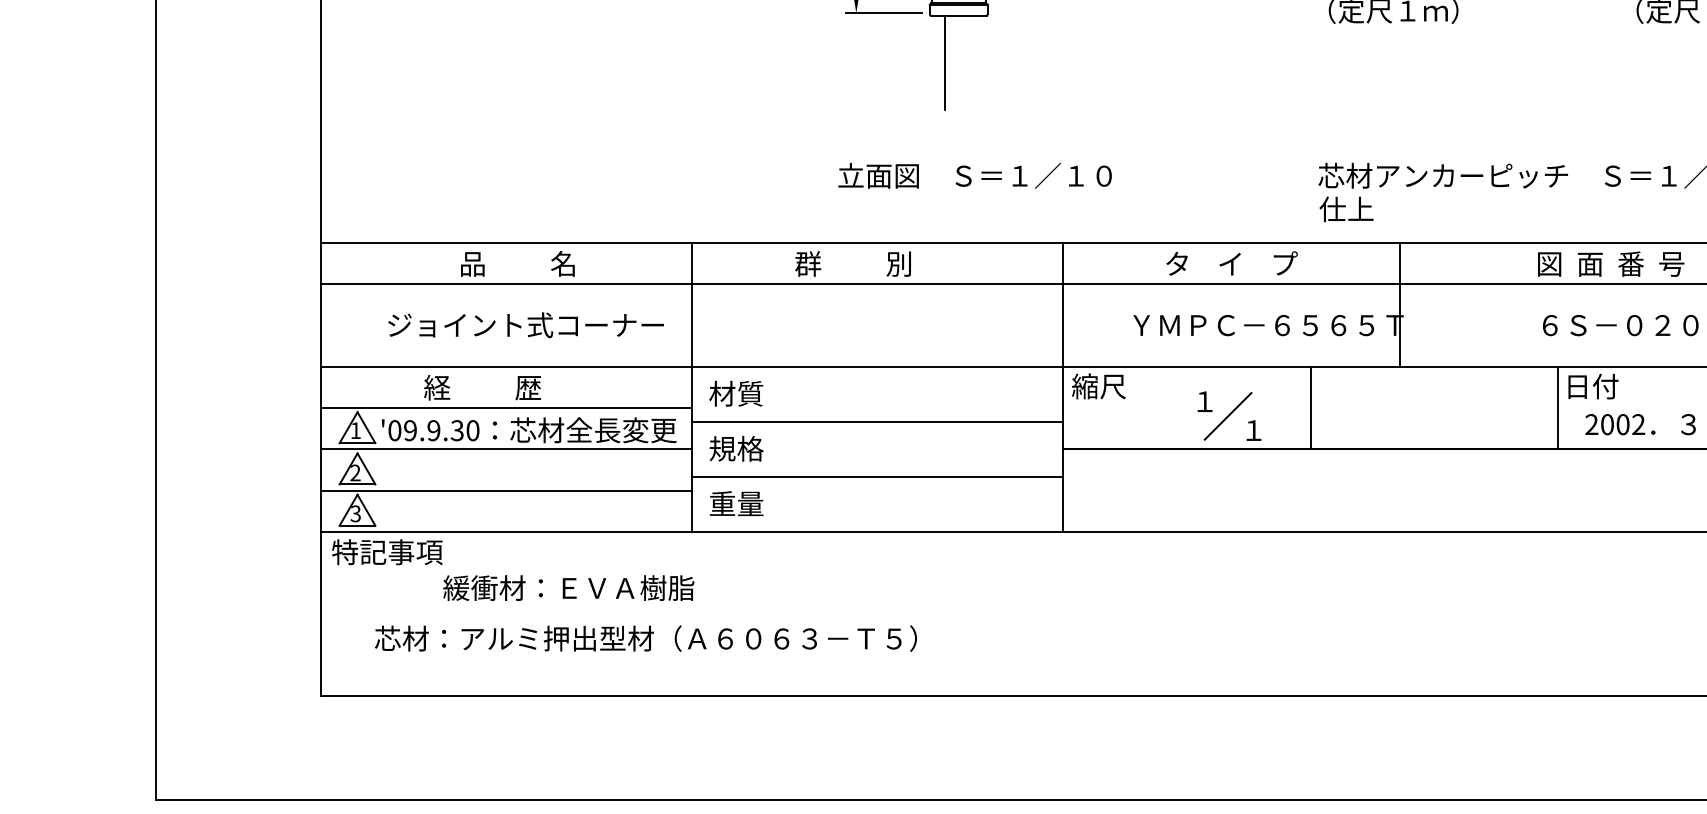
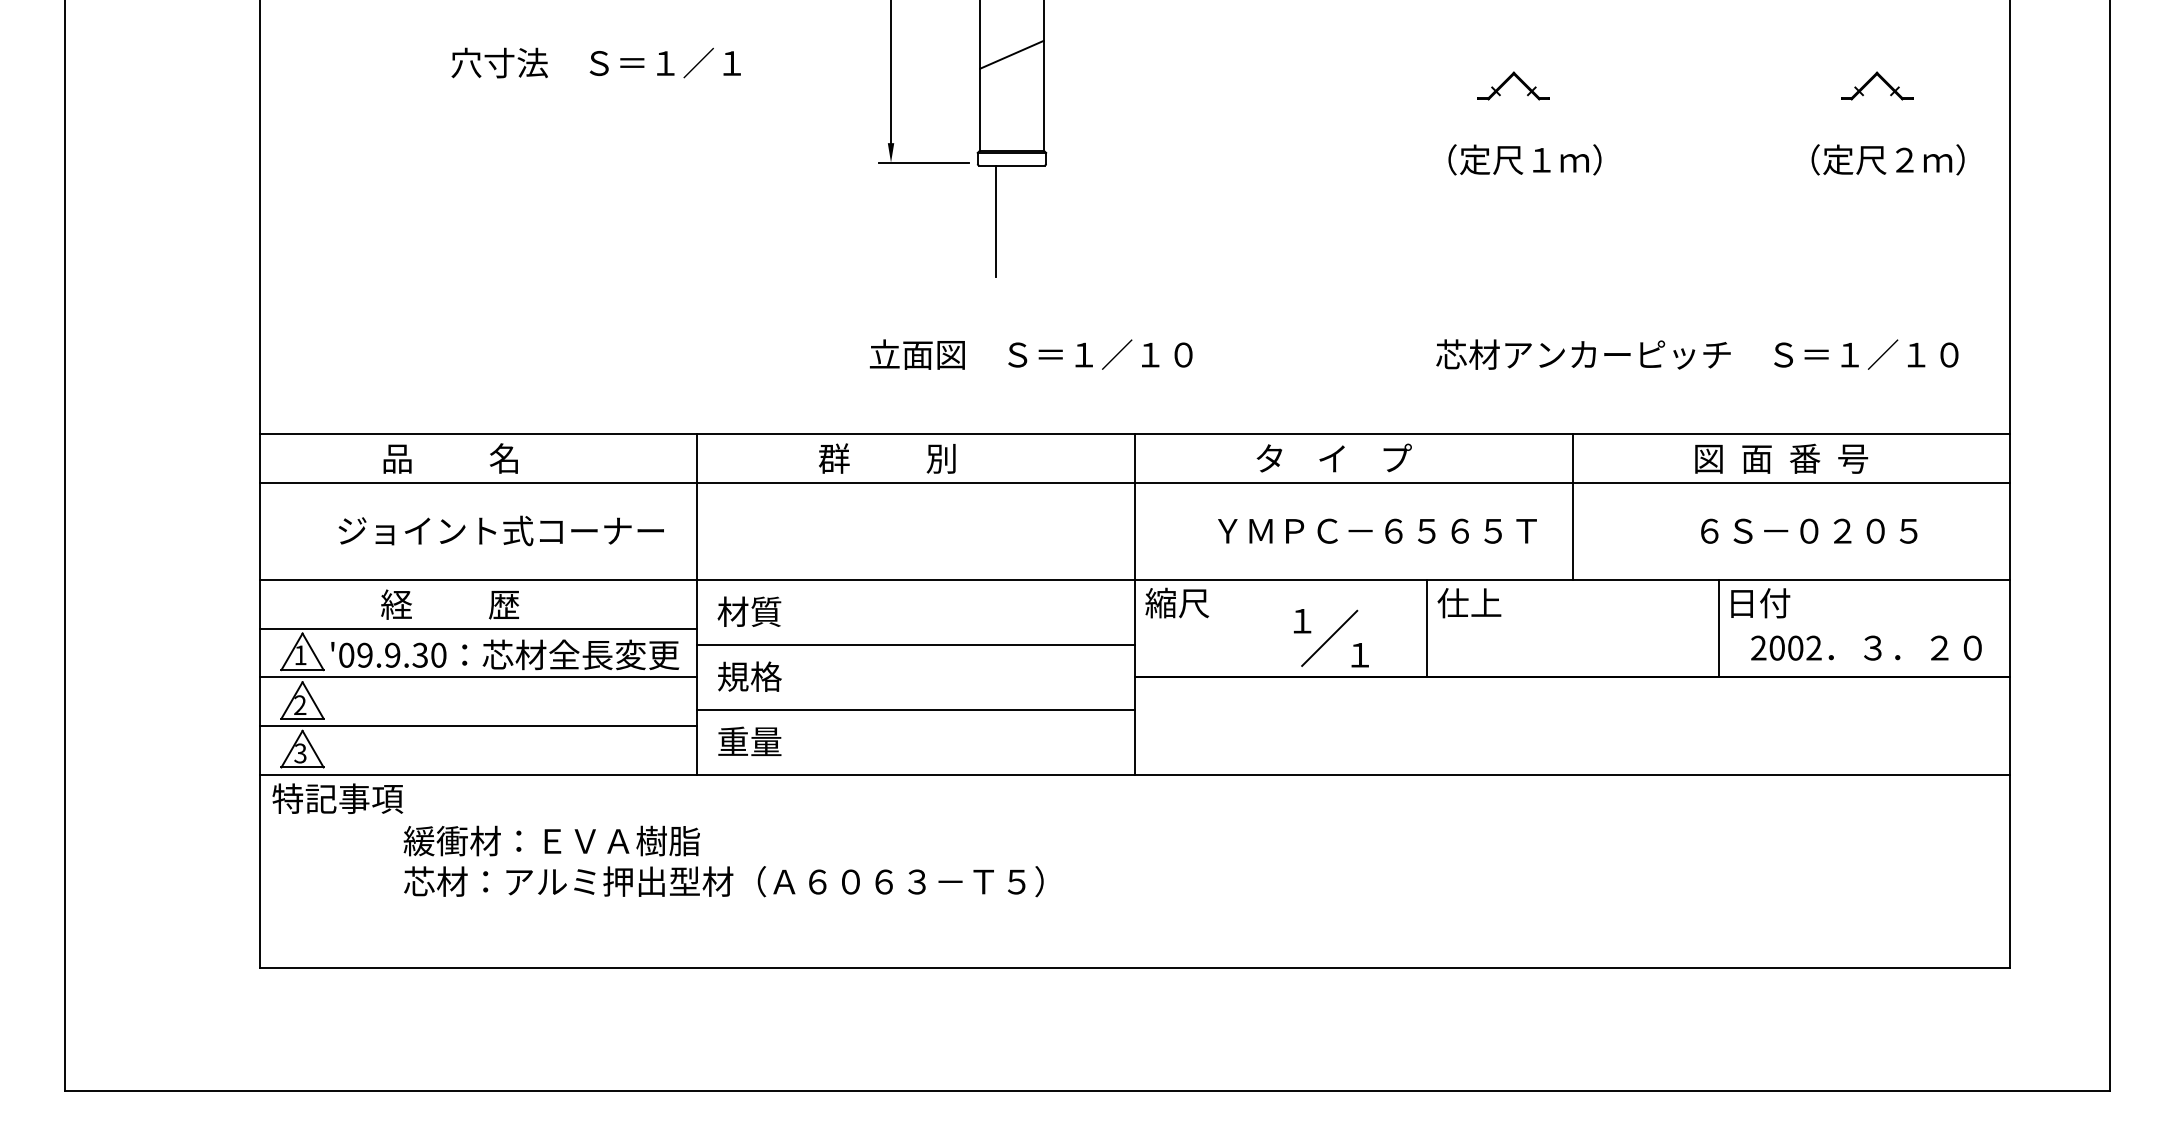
text: (1346, 209) -> (1469, 603), moved
text: (517, 263) -> (450, 458), moved
line: (1400, 304) -> (1573, 506), moved
text: (645, 638) -> (723, 881), moved

